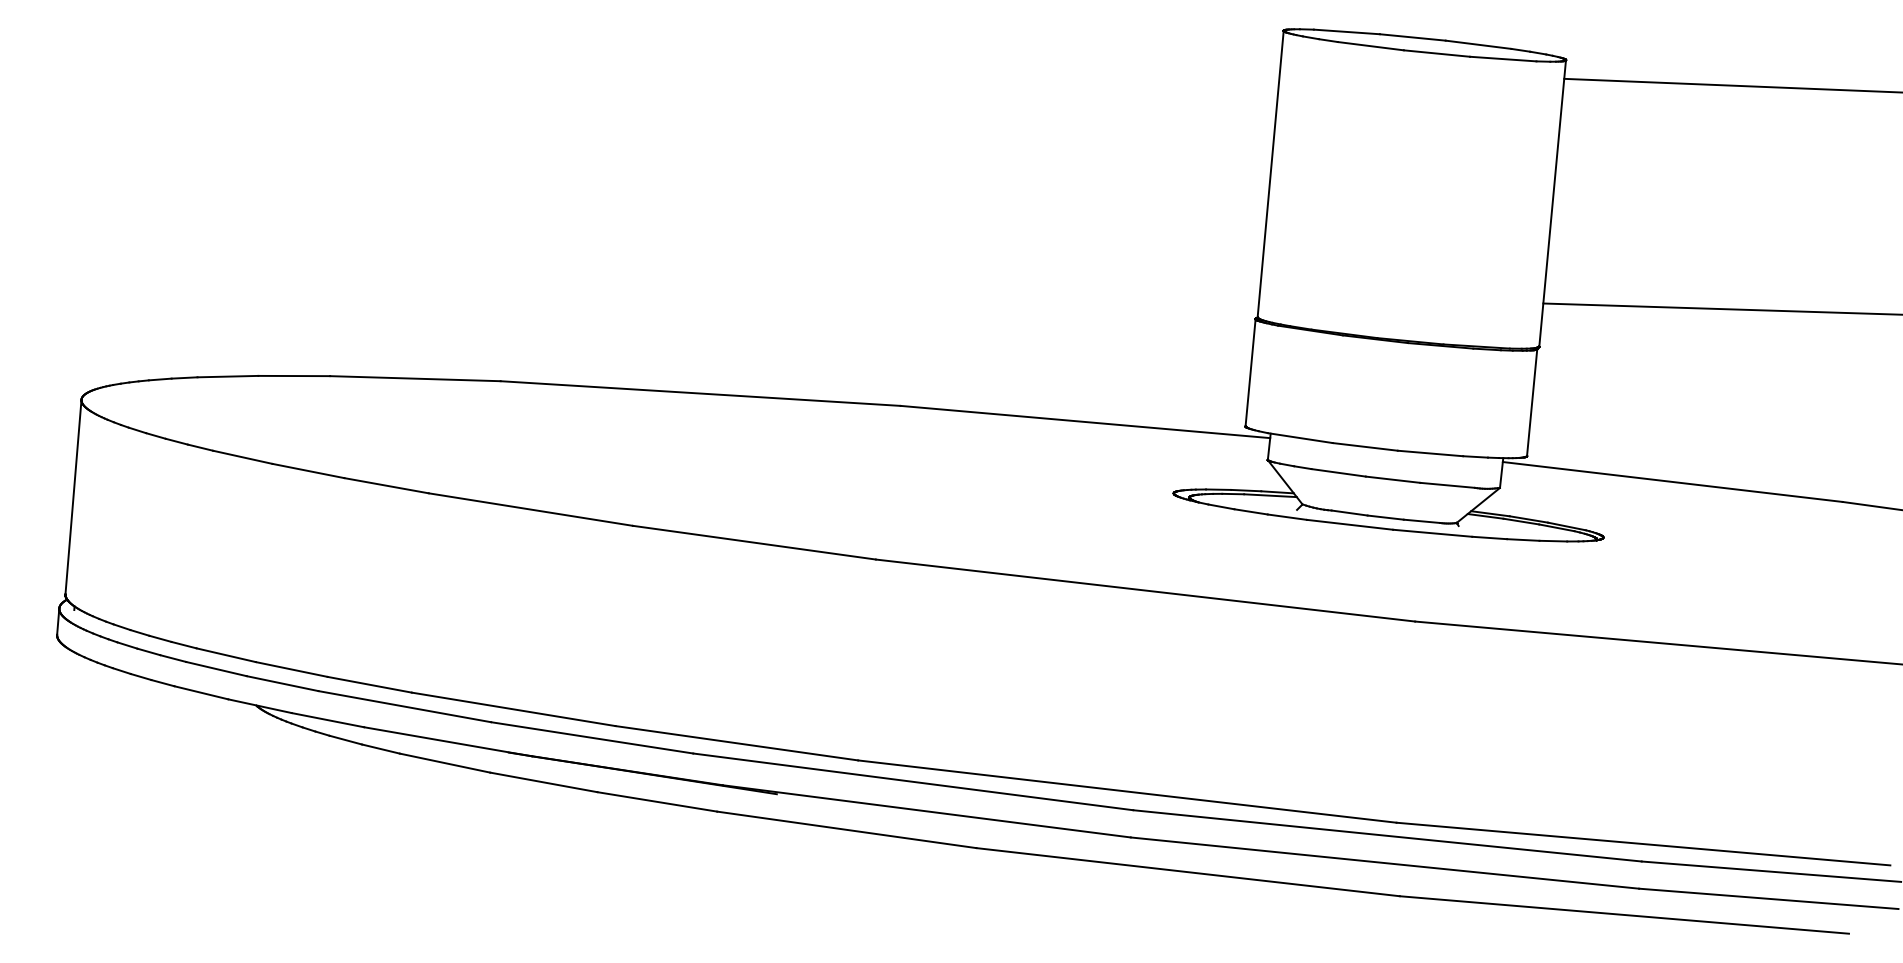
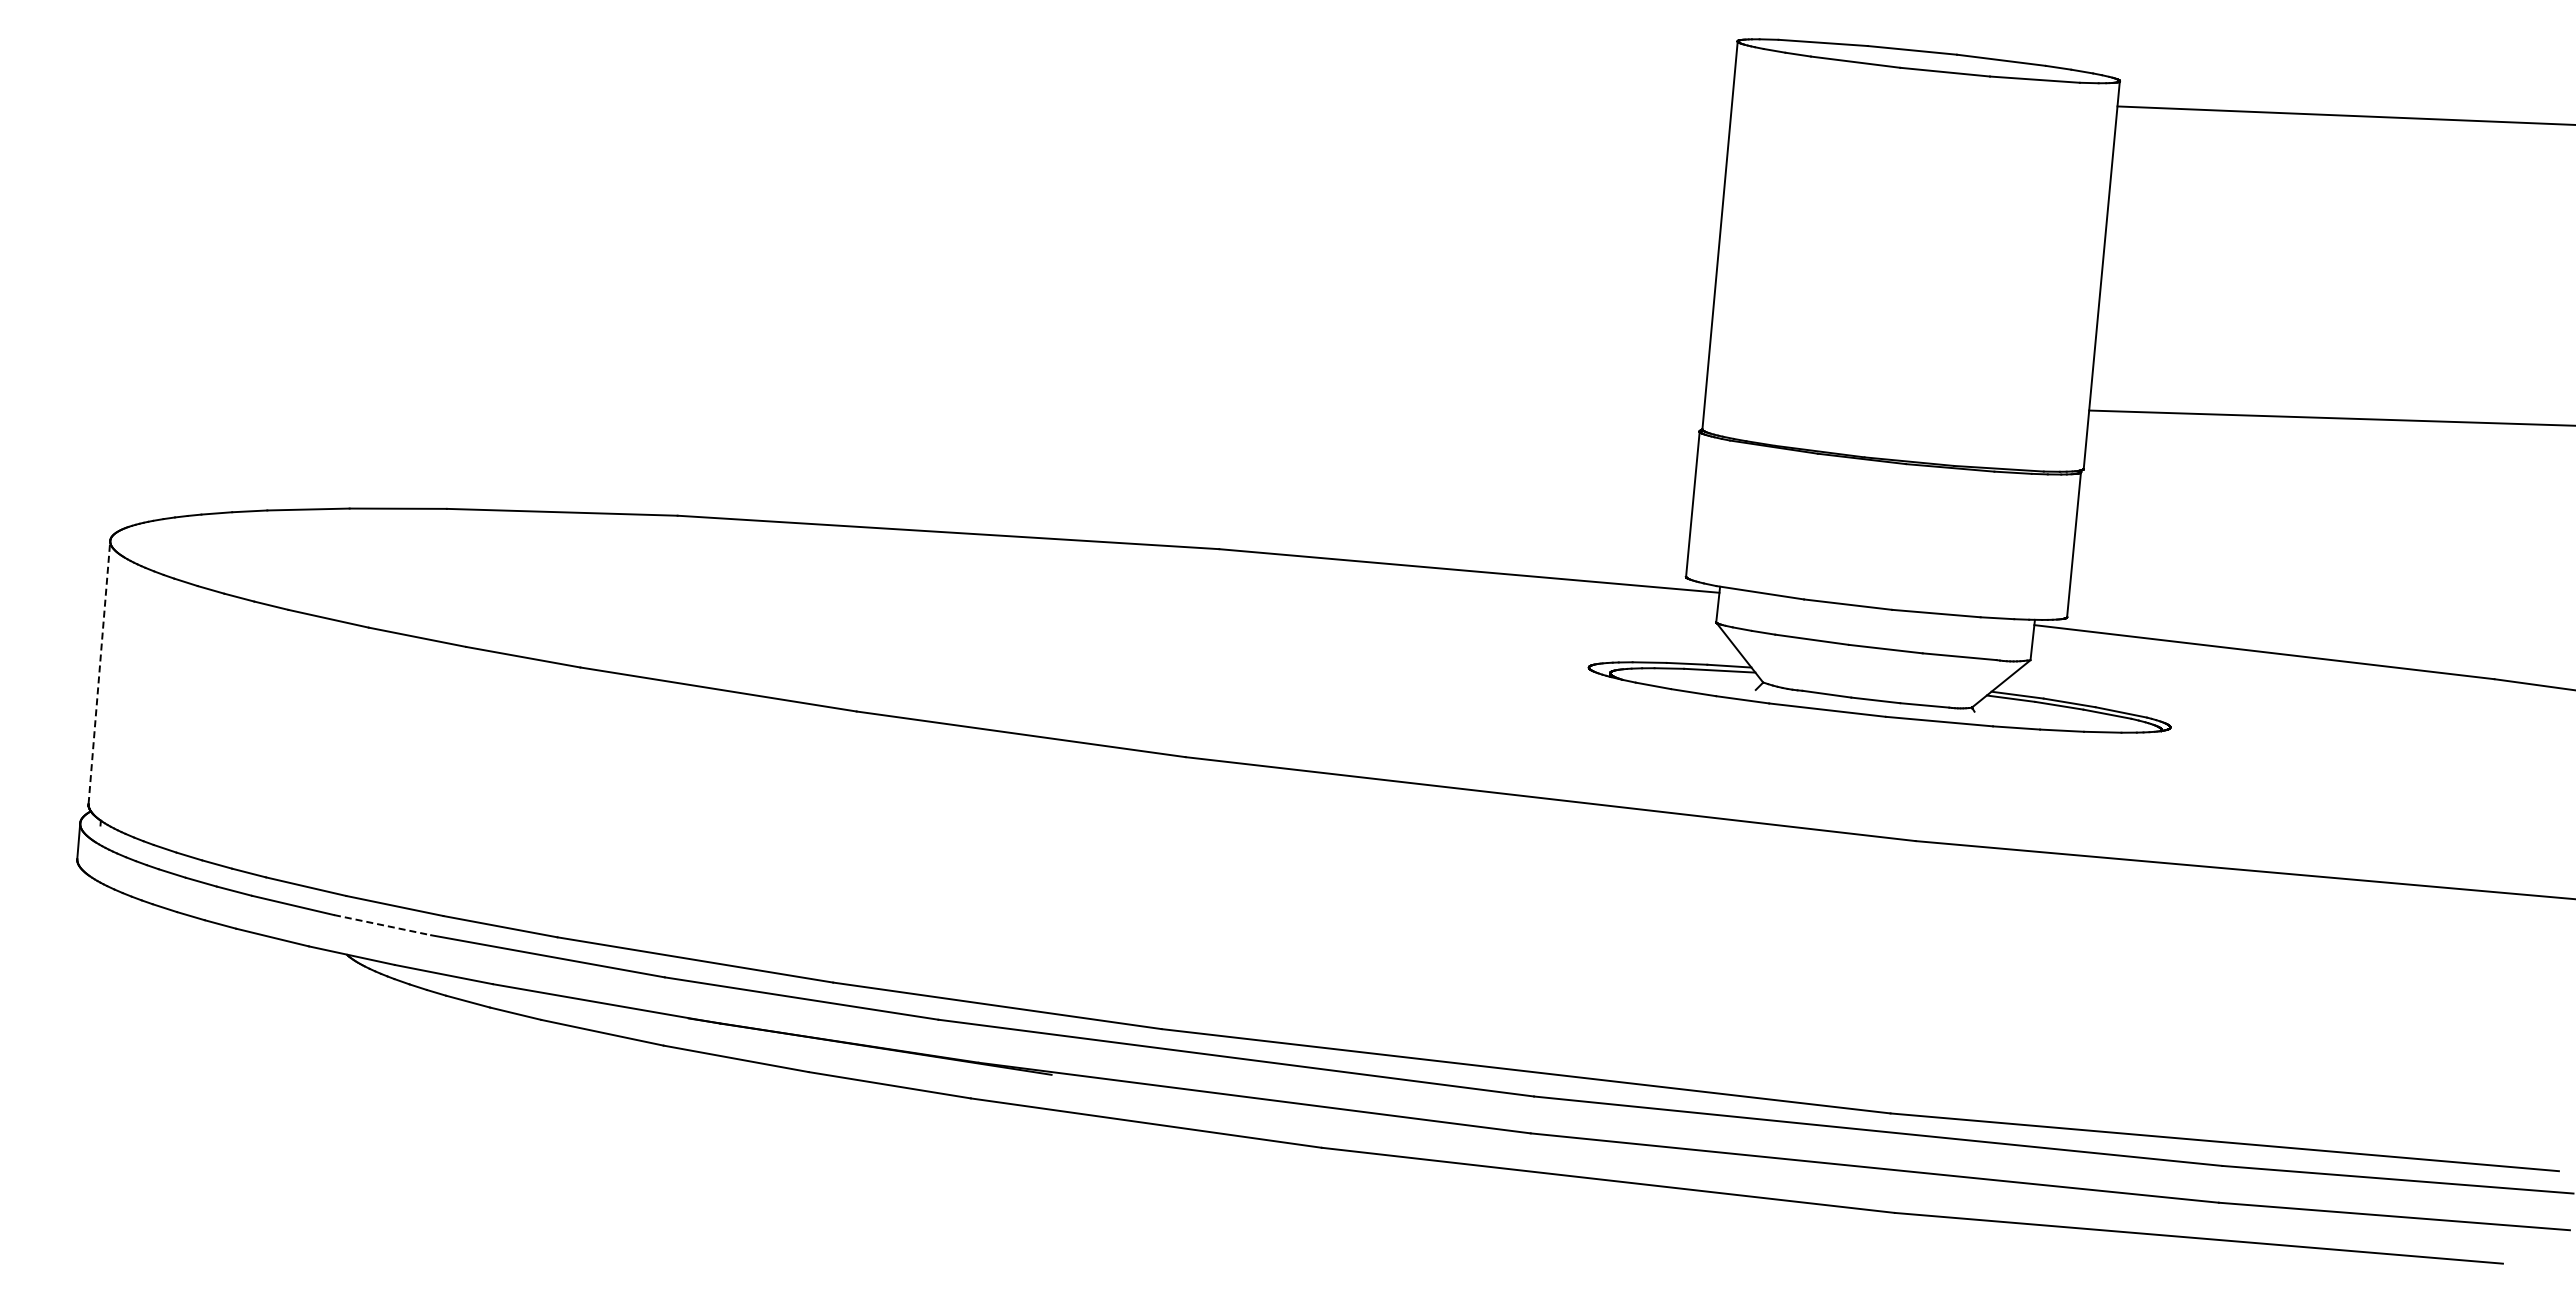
line: (73, 497) -> (99, 672), solid -> dashed
line: (282, 683) -> (382, 925), solid -> dashed

